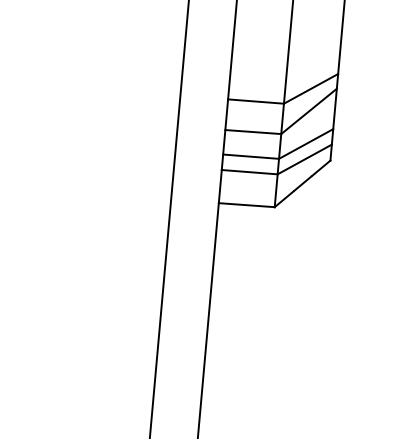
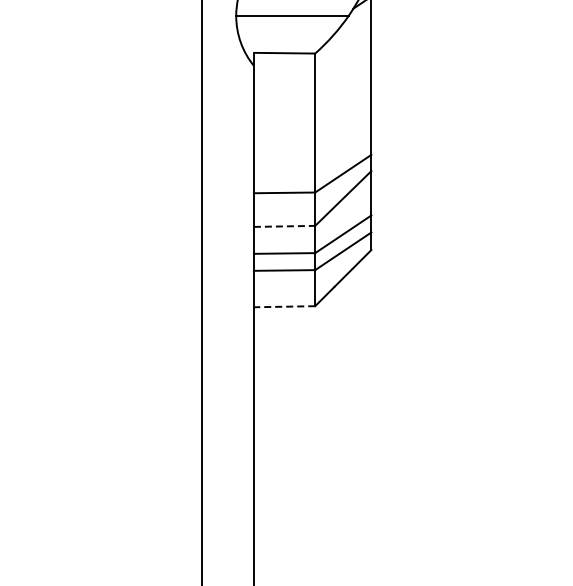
line: (253, 132) -> (284, 226), solid -> dashed
line: (246, 204) -> (284, 306), solid -> dashed

